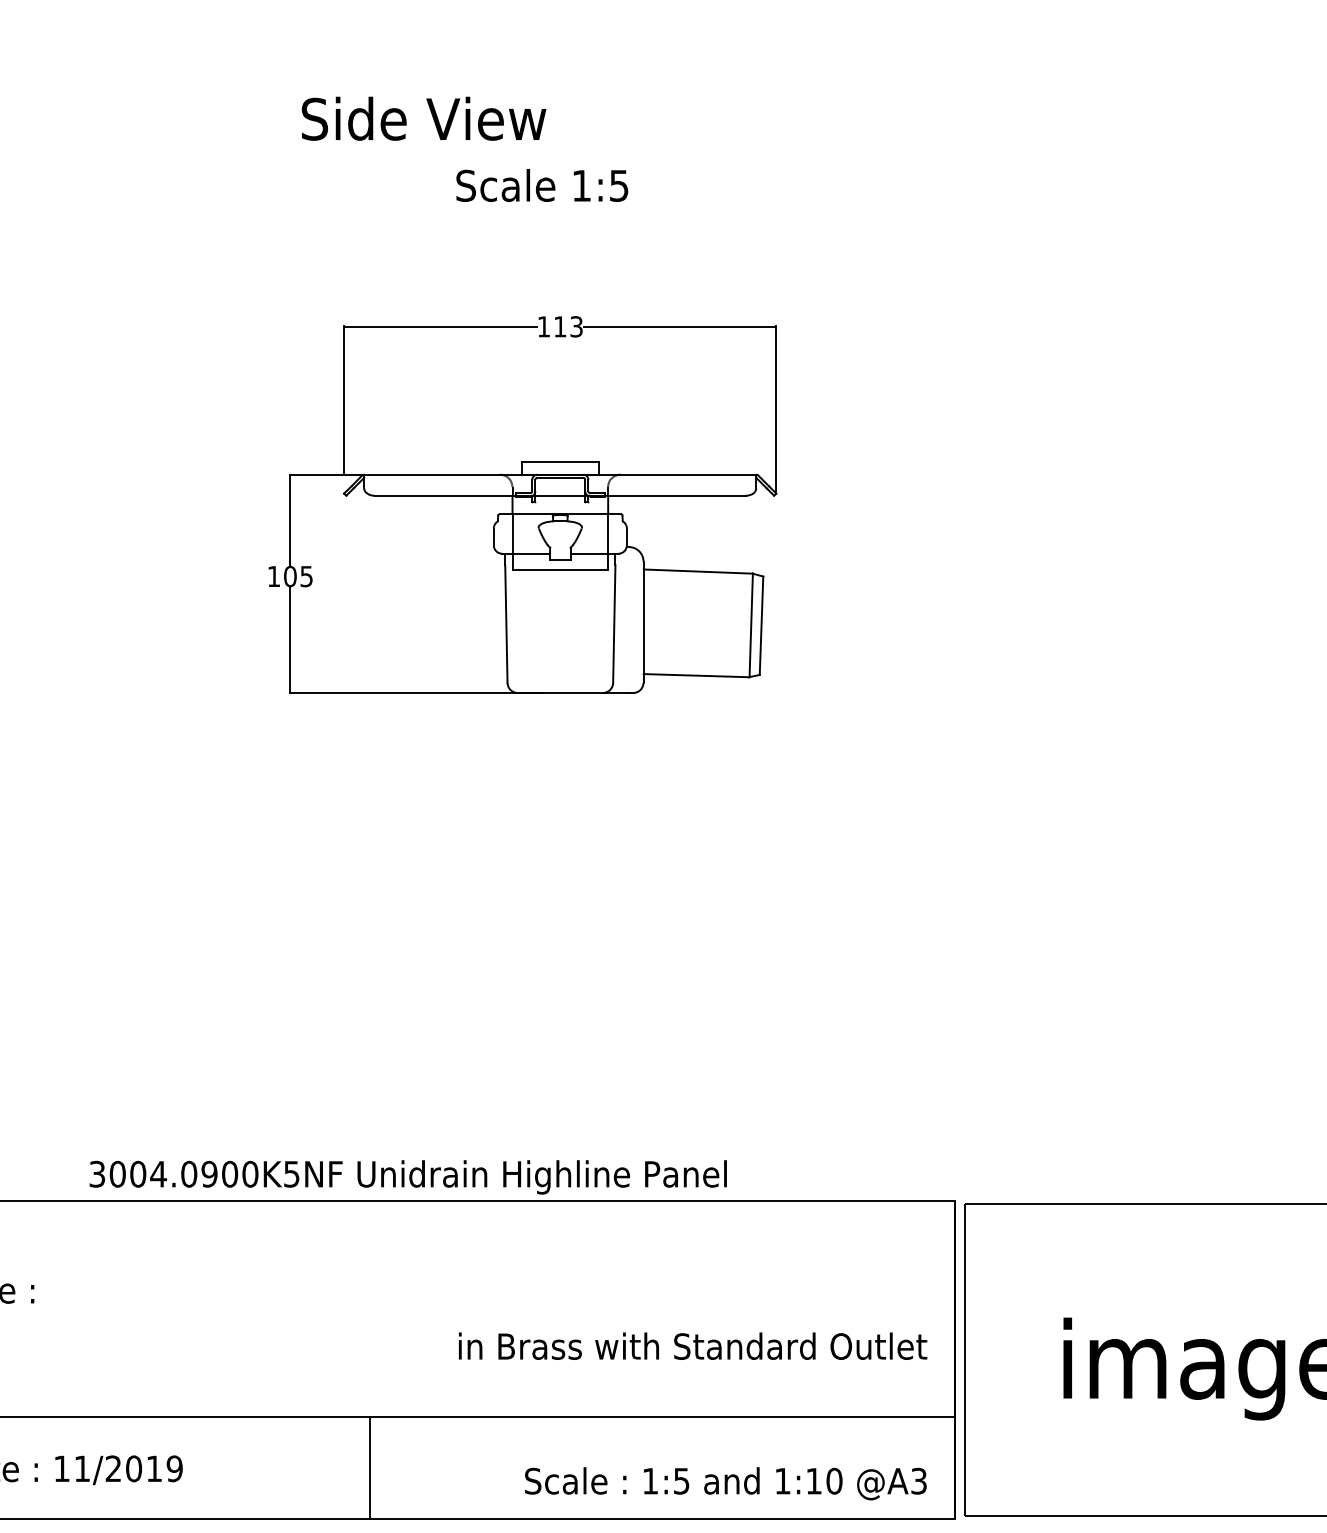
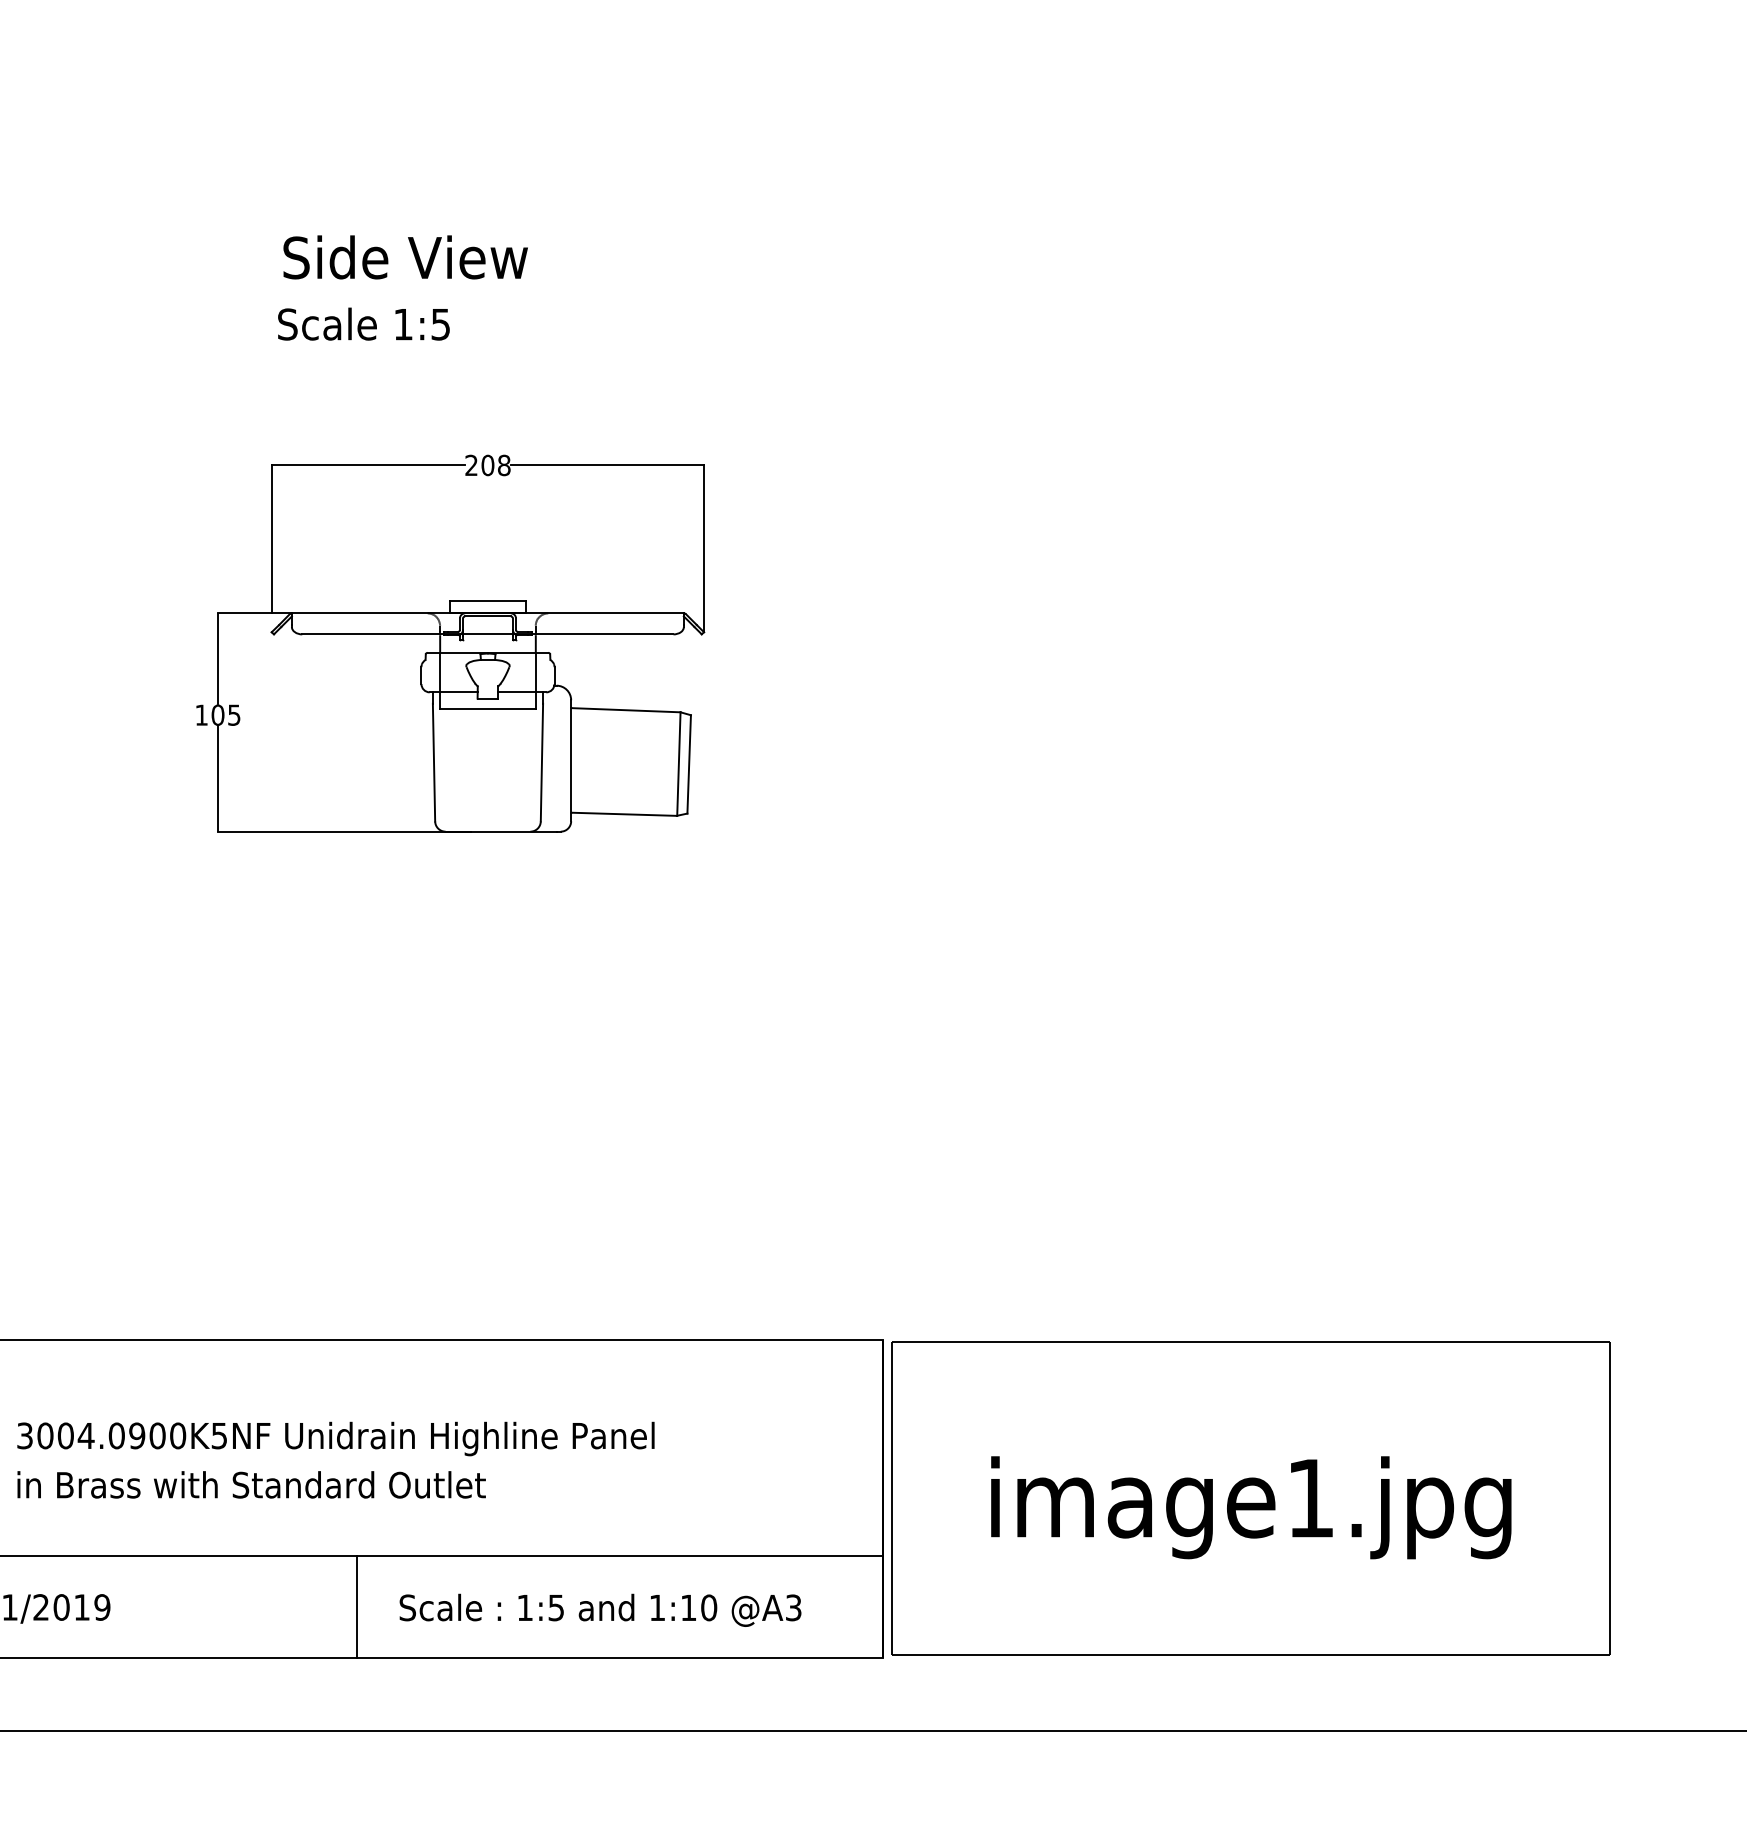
text: (423, 118) -> (405, 257), moved
text: (541, 184) -> (363, 323), moved
text: (559, 326) -> (487, 465), 113 -> 208
text: (407, 1176) -> (335, 1438), moved
text: (692, 1345) -> (251, 1484), moved
line: (369, 1467) -> (356, 1606), moved
text: (725, 1482) -> (600, 1609), moved

